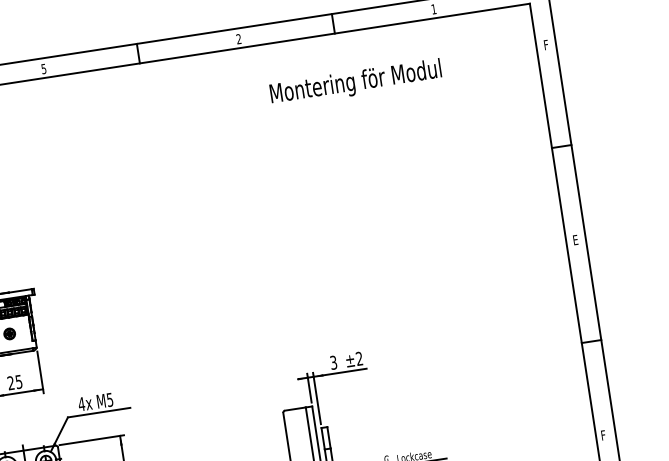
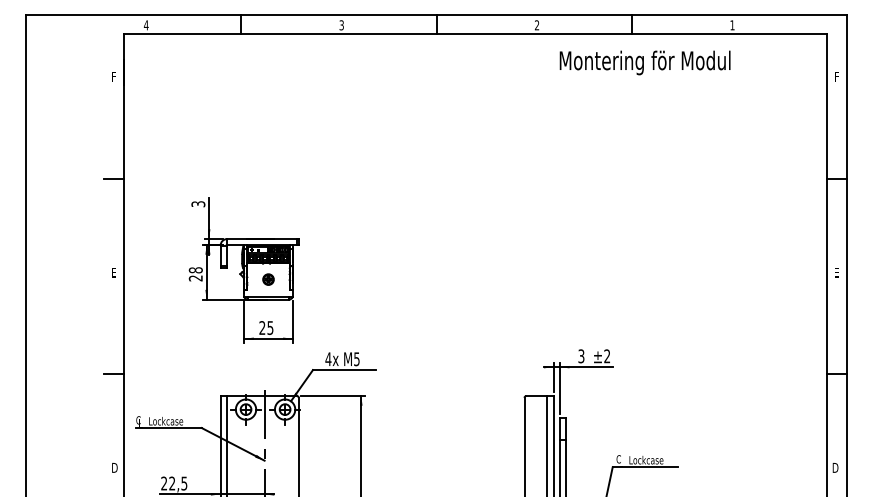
text: (43, 68) -> (341, 24), 5 -> 3
text: (355, 82) -> (644, 62), moved
text: (604, 434) -> (835, 467), F -> D

